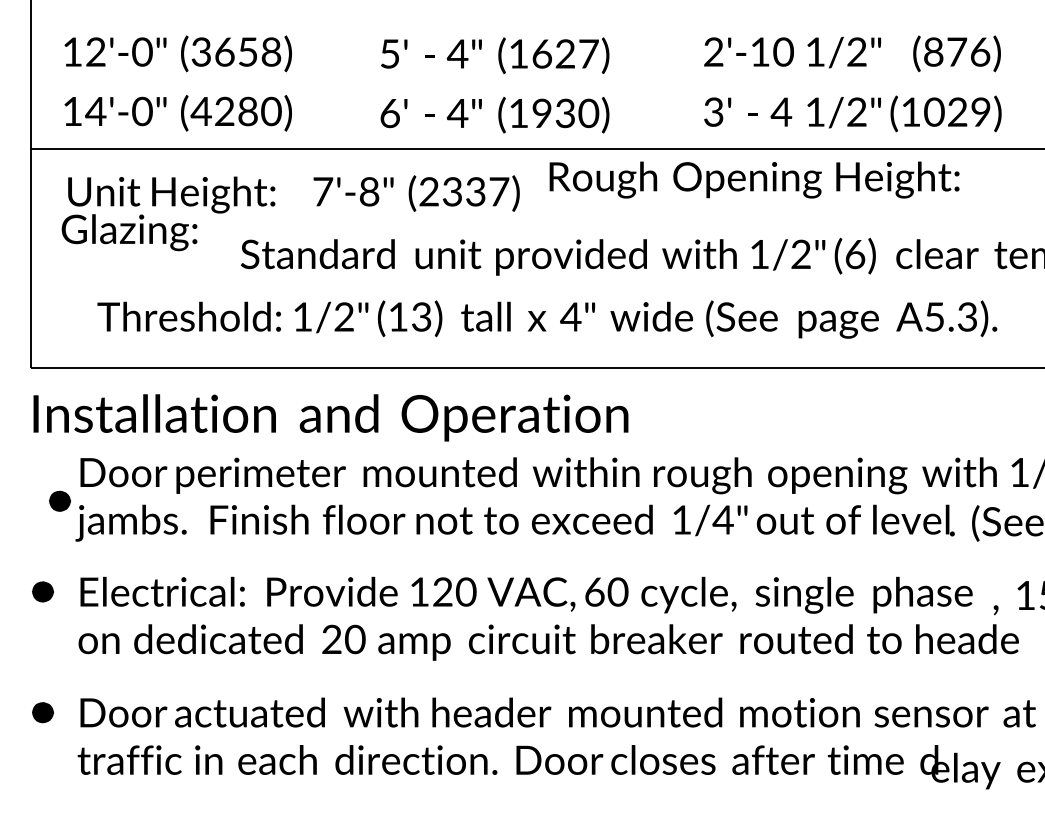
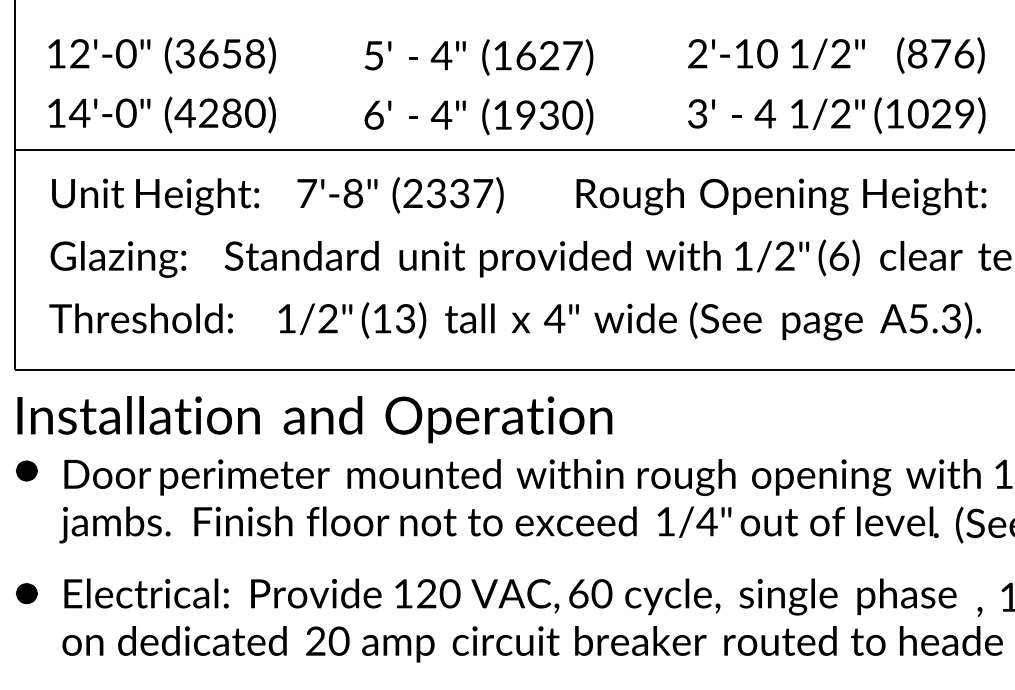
text: (754, 179) -> (781, 196), moved
text: (129, 232) -> (118, 259), moved
text: (188, 316) -> (140, 318), moved
part: (60, 500) -> (27, 470), moved

